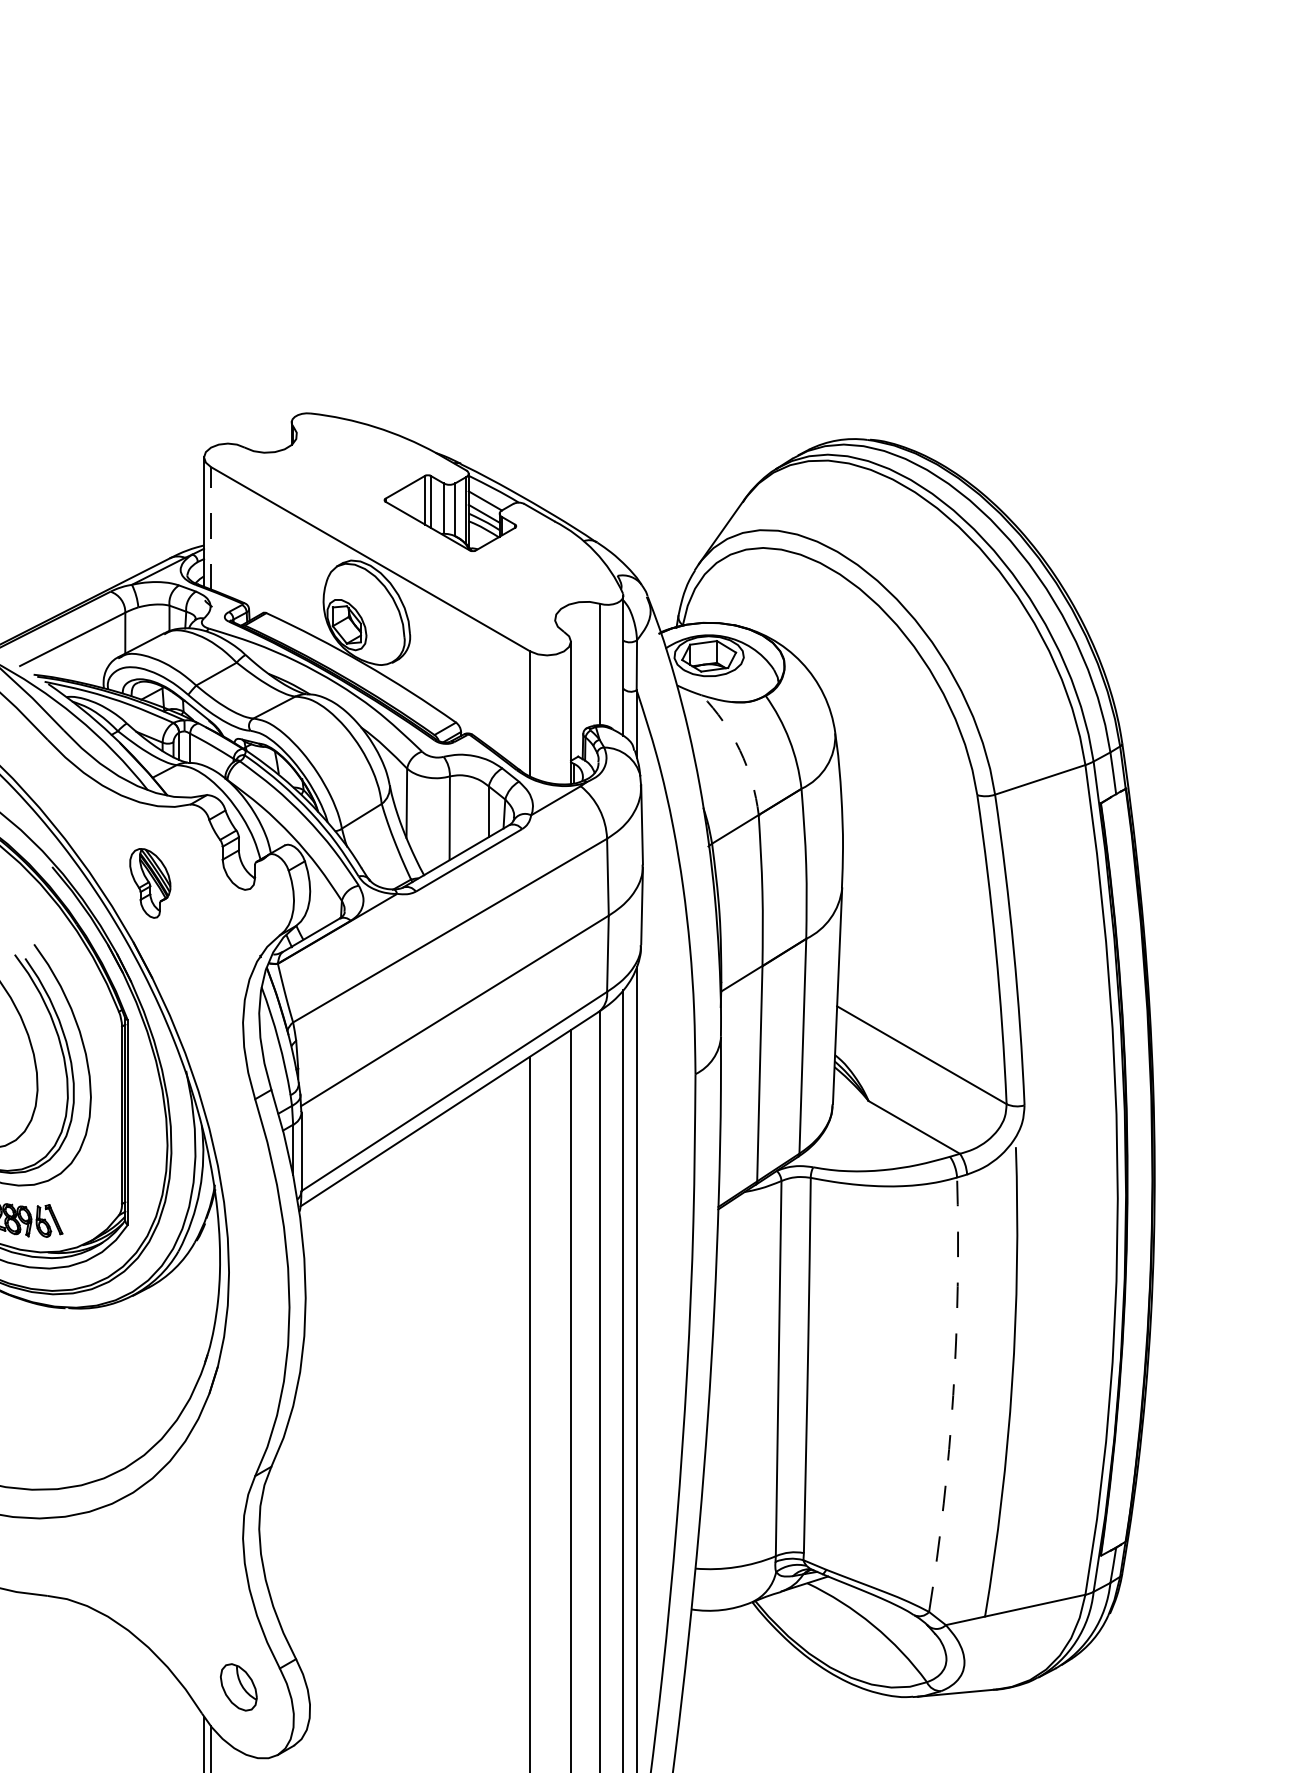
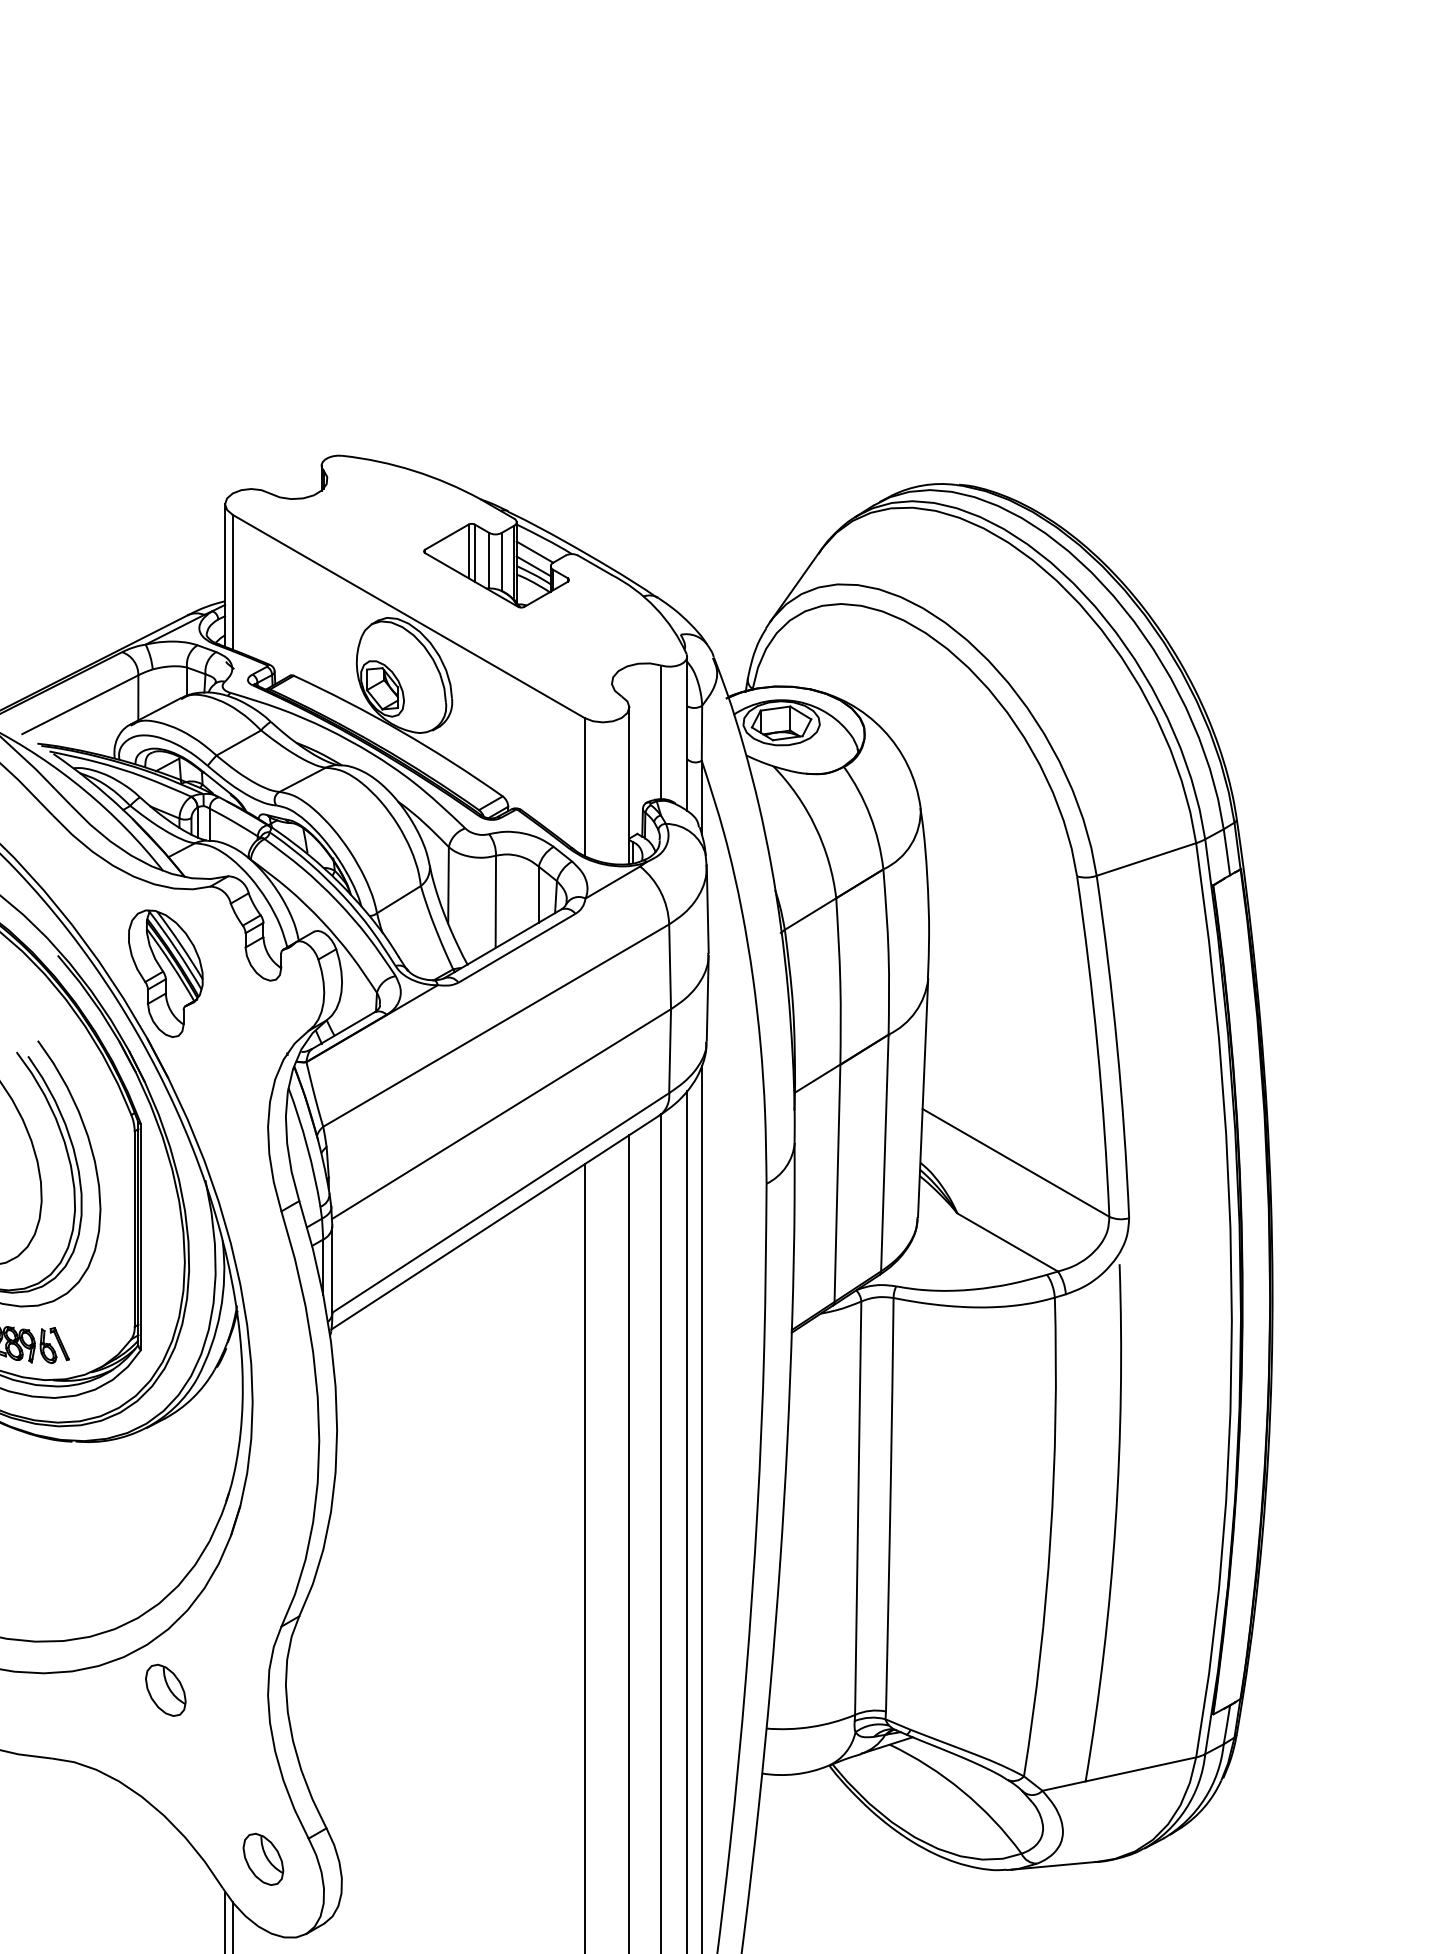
line: (210, 527) -> (232, 581), dashed -> solid
arc: (739, 750) -> (815, 827), dashed -> solid
part: (149, 883) -> (165, 973), size x1.67
arc: (953, 1395) -> (1050, 1537), dashed -> solid
part: (149, 1533) -> (165, 1689), added

